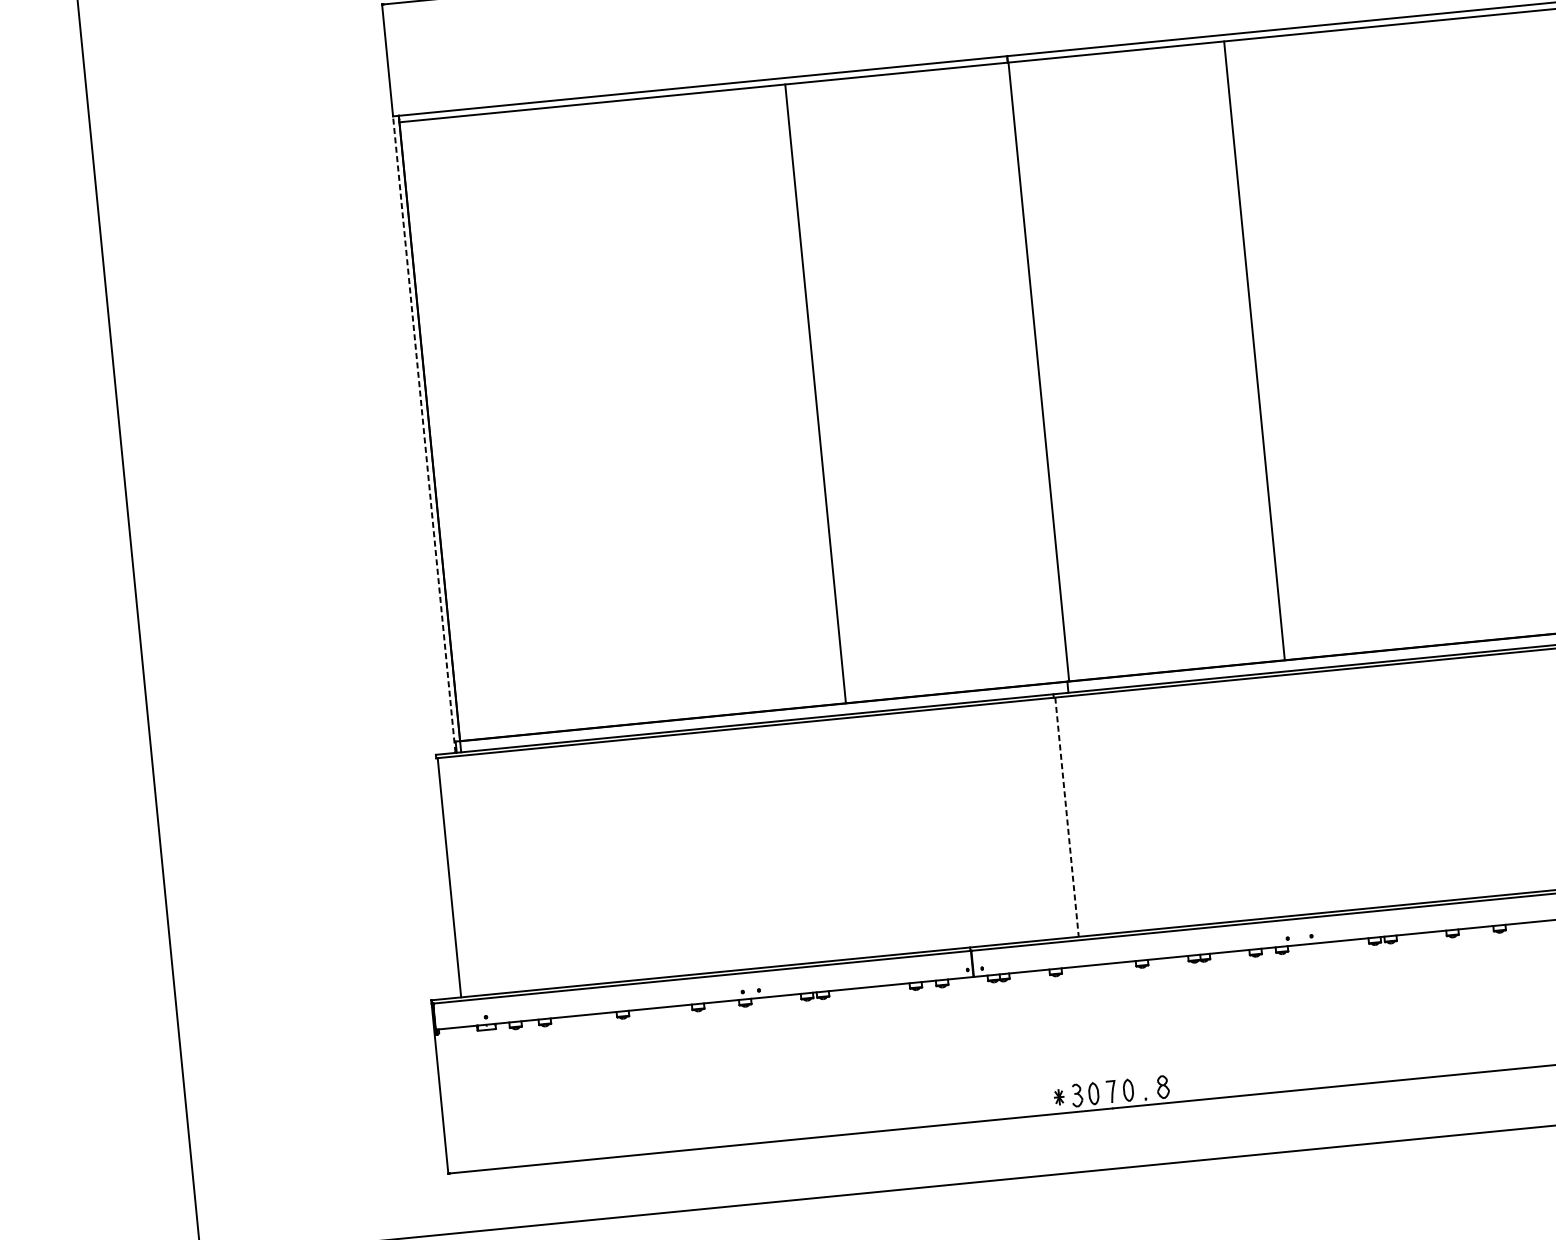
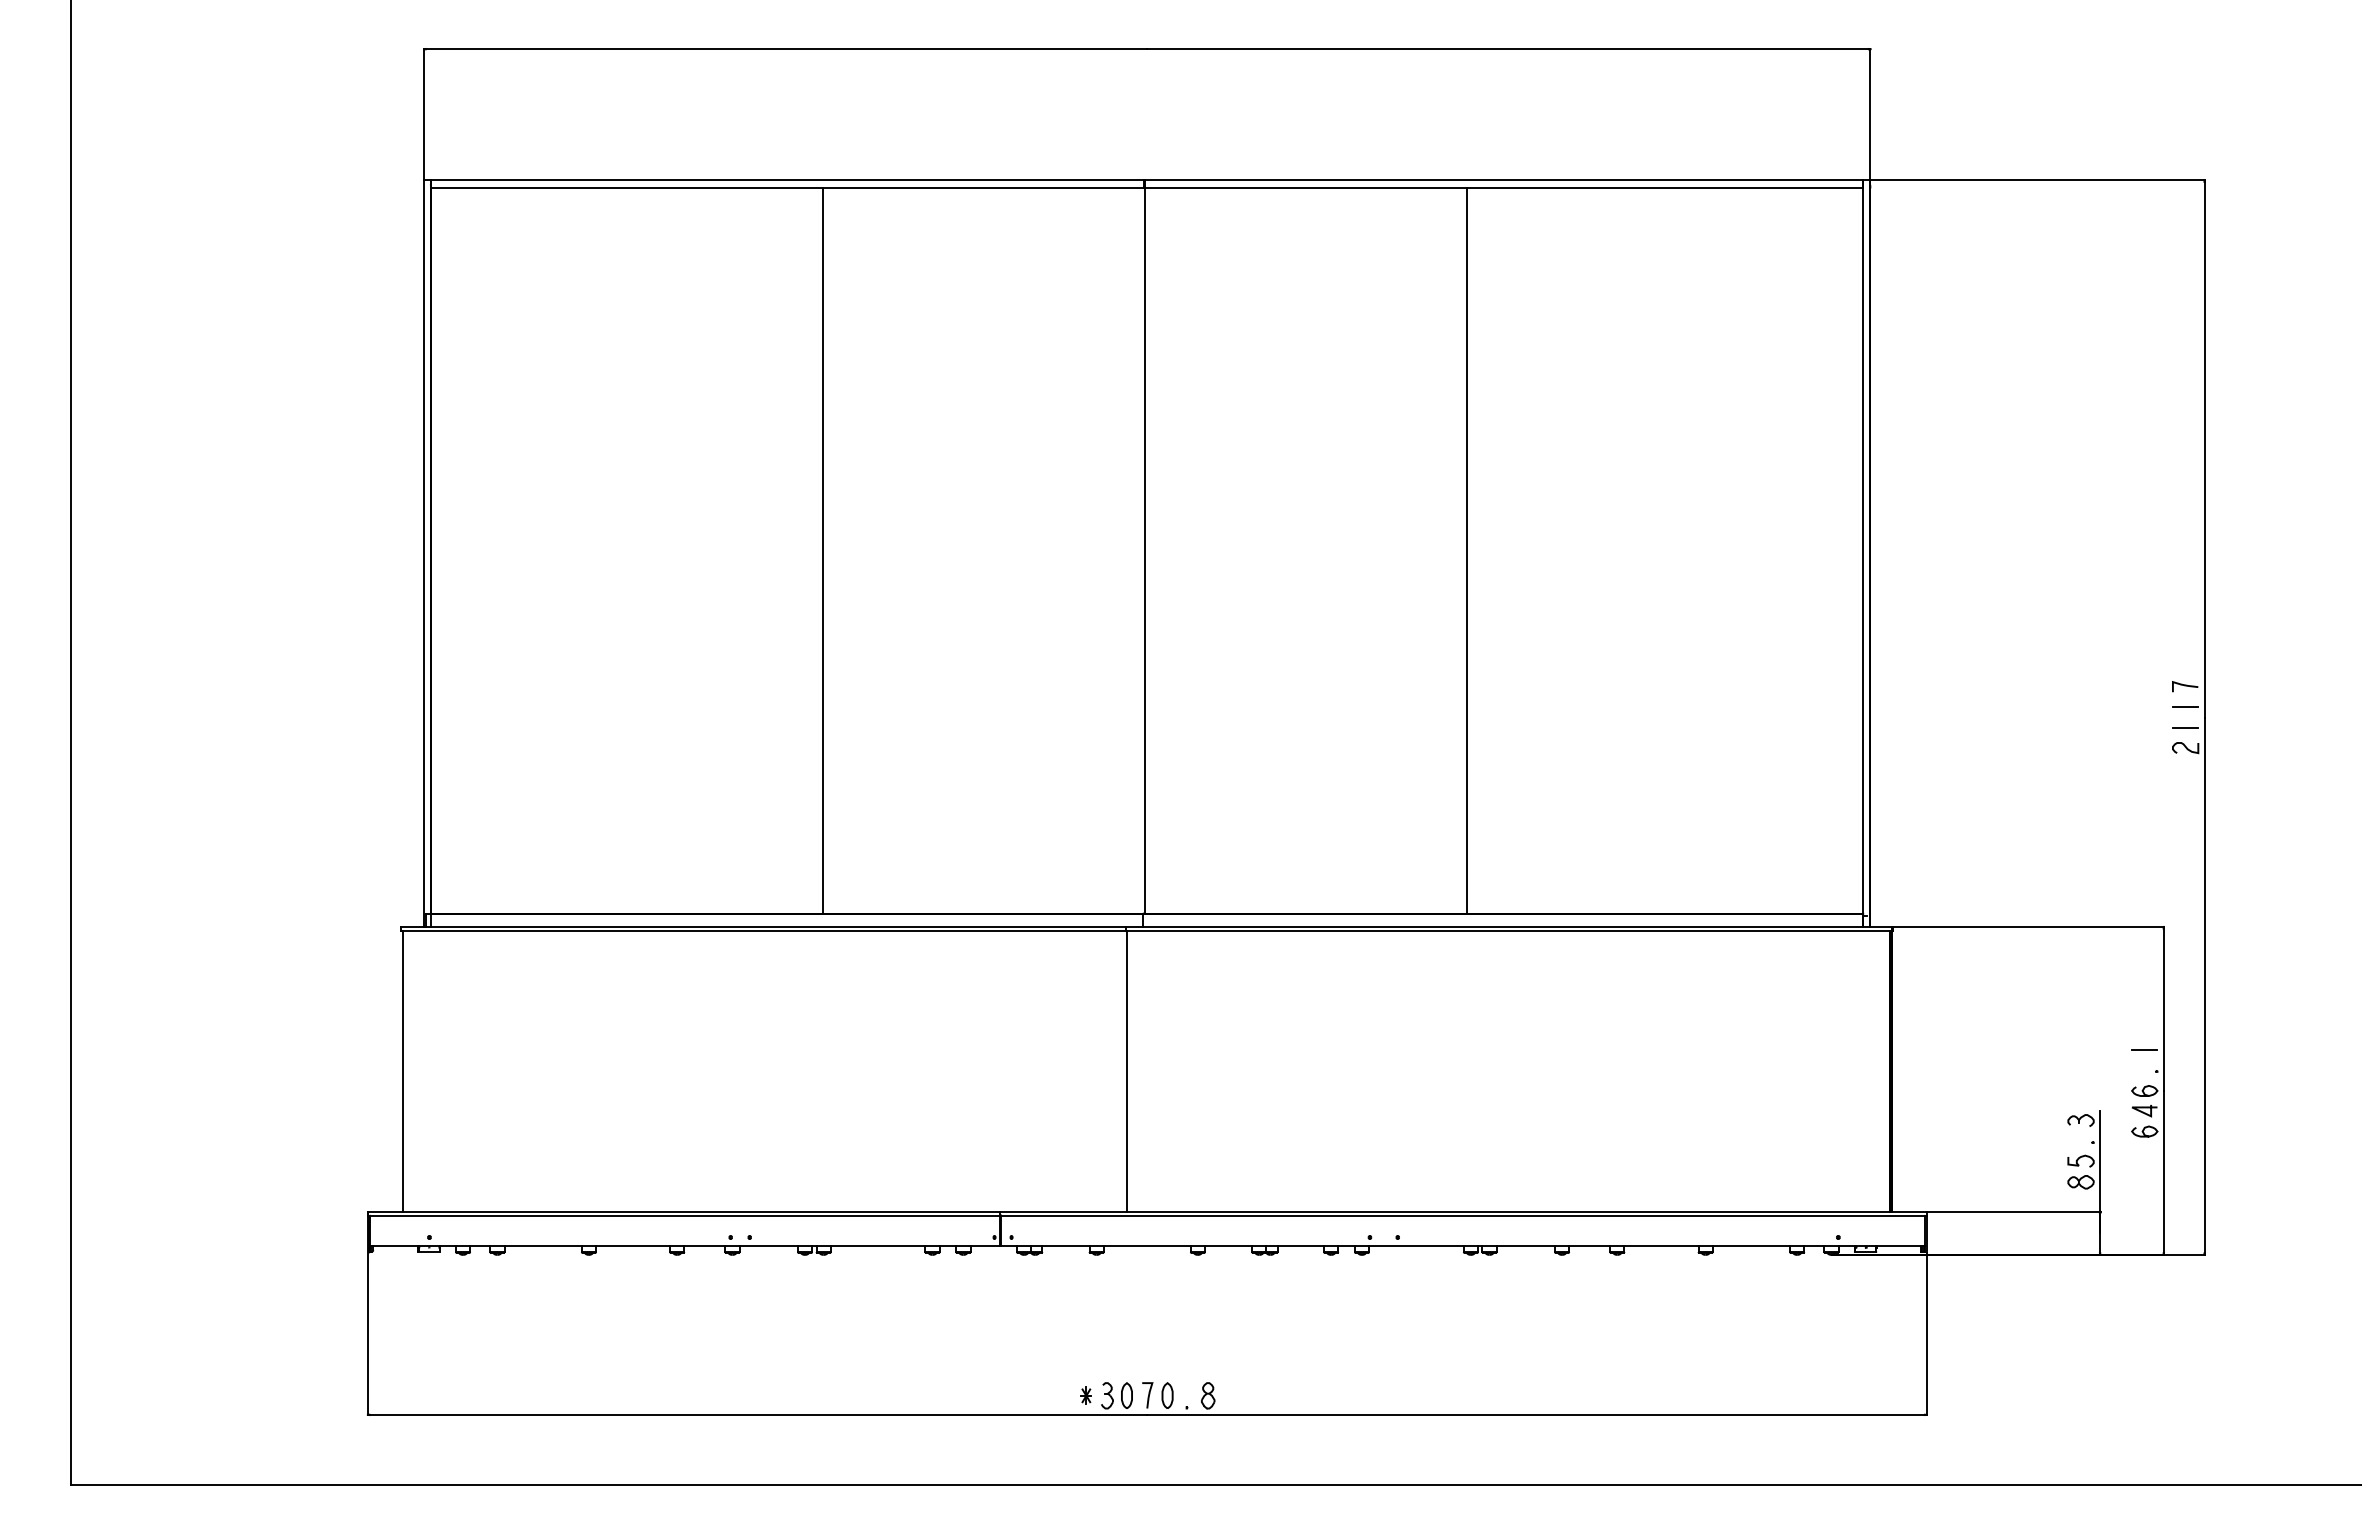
line: (1254, 350) -> (1467, 550), moved
line: (815, 393) -> (823, 550), moved
line: (424, 434) -> (424, 553), dashed -> solid
line: (1067, 817) -> (1127, 1071), dashed -> solid

